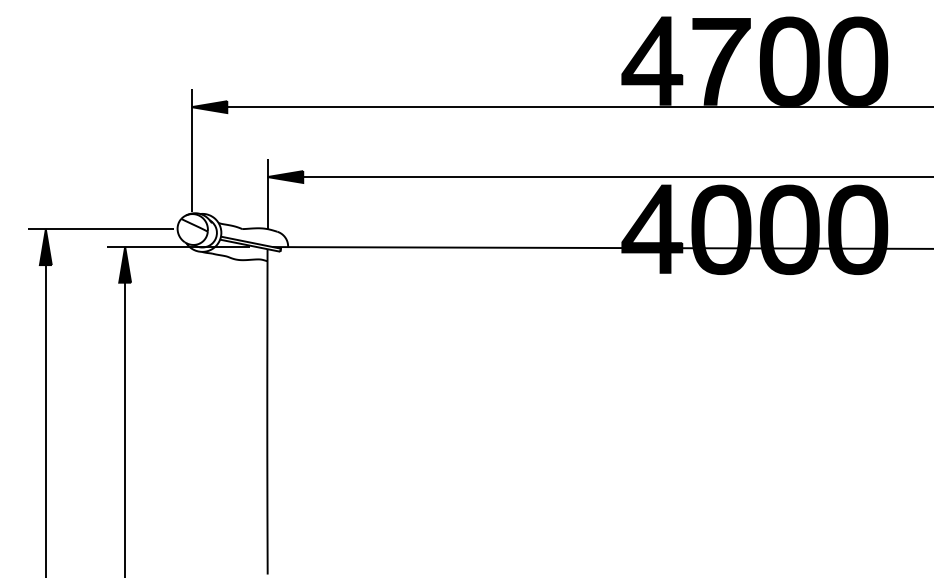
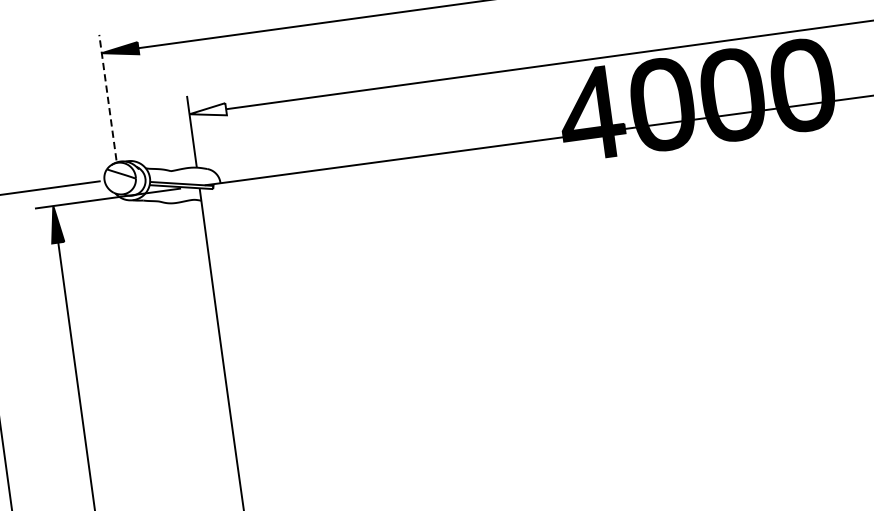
line: (191, 149) -> (107, 96), solid -> dashed
fill: (285, 176) -> (207, 111), removed

